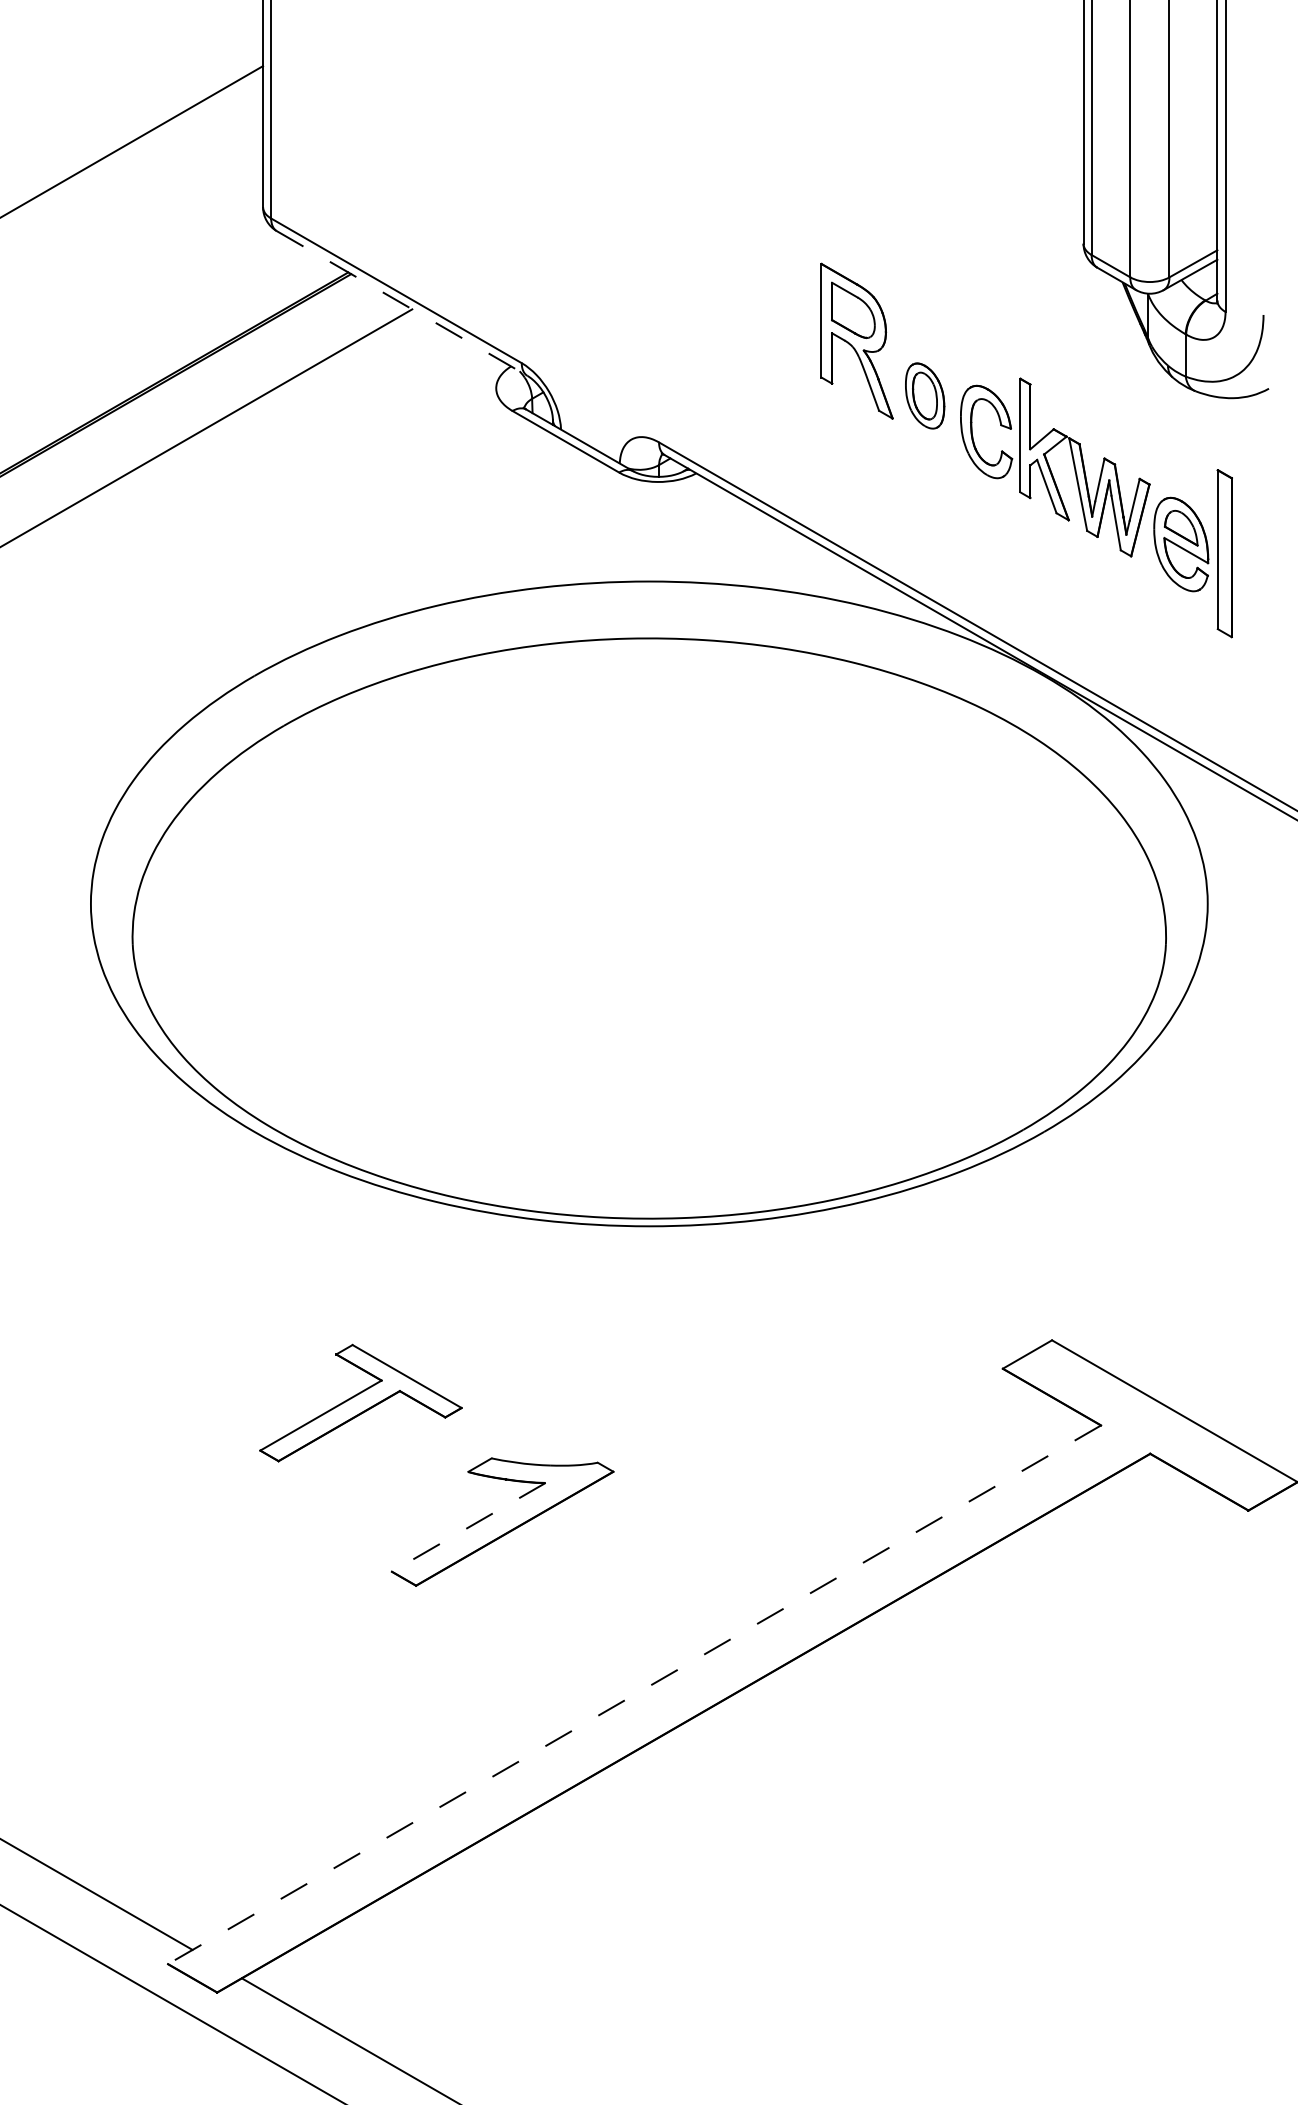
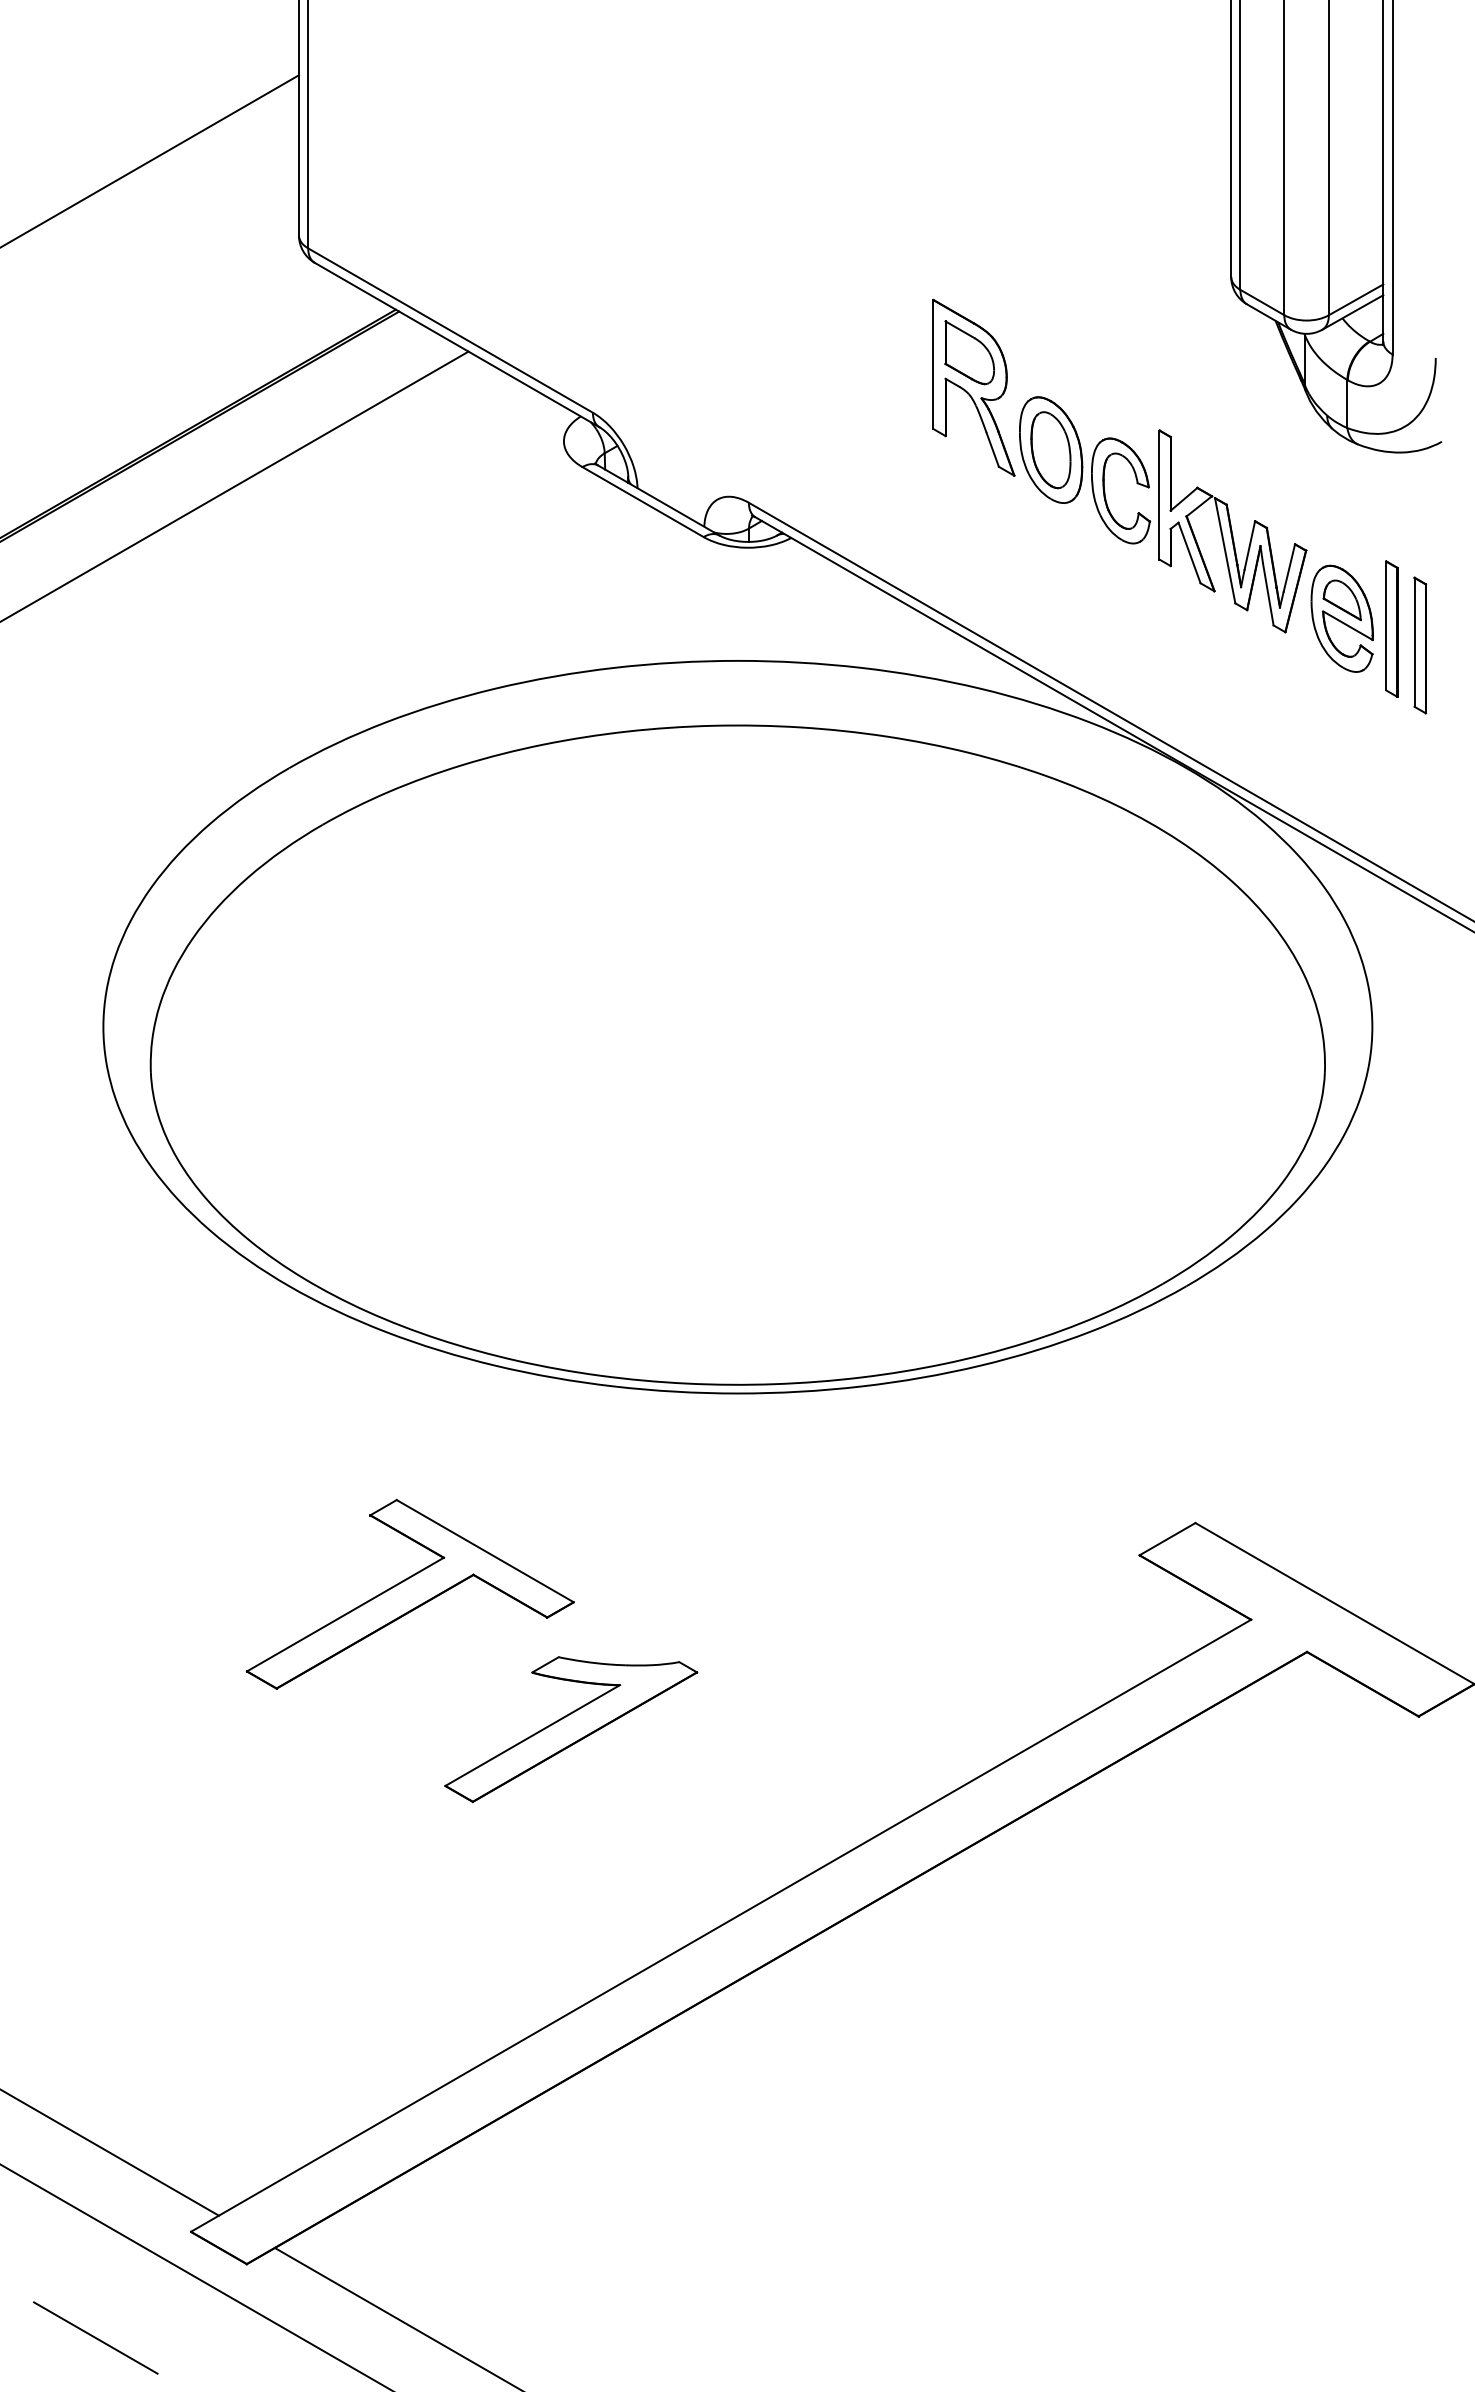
line: (402, 303) -> (457, 345), dashed -> solid
part: (925, 395) -> (1051, 449), size x1.43
part: (1224, 553) -> (1391, 628), size x0.71
part: (1250, 568) -> (1420, 645), added
part: (360, 1403) -> (409, 1594), size x1.43
line: (468, 1527) -> (532, 1735), dashed -> solid
line: (634, 1694) -> (720, 1925), dashed -> solid
line: (83, 2057) -> (95, 2337), added

